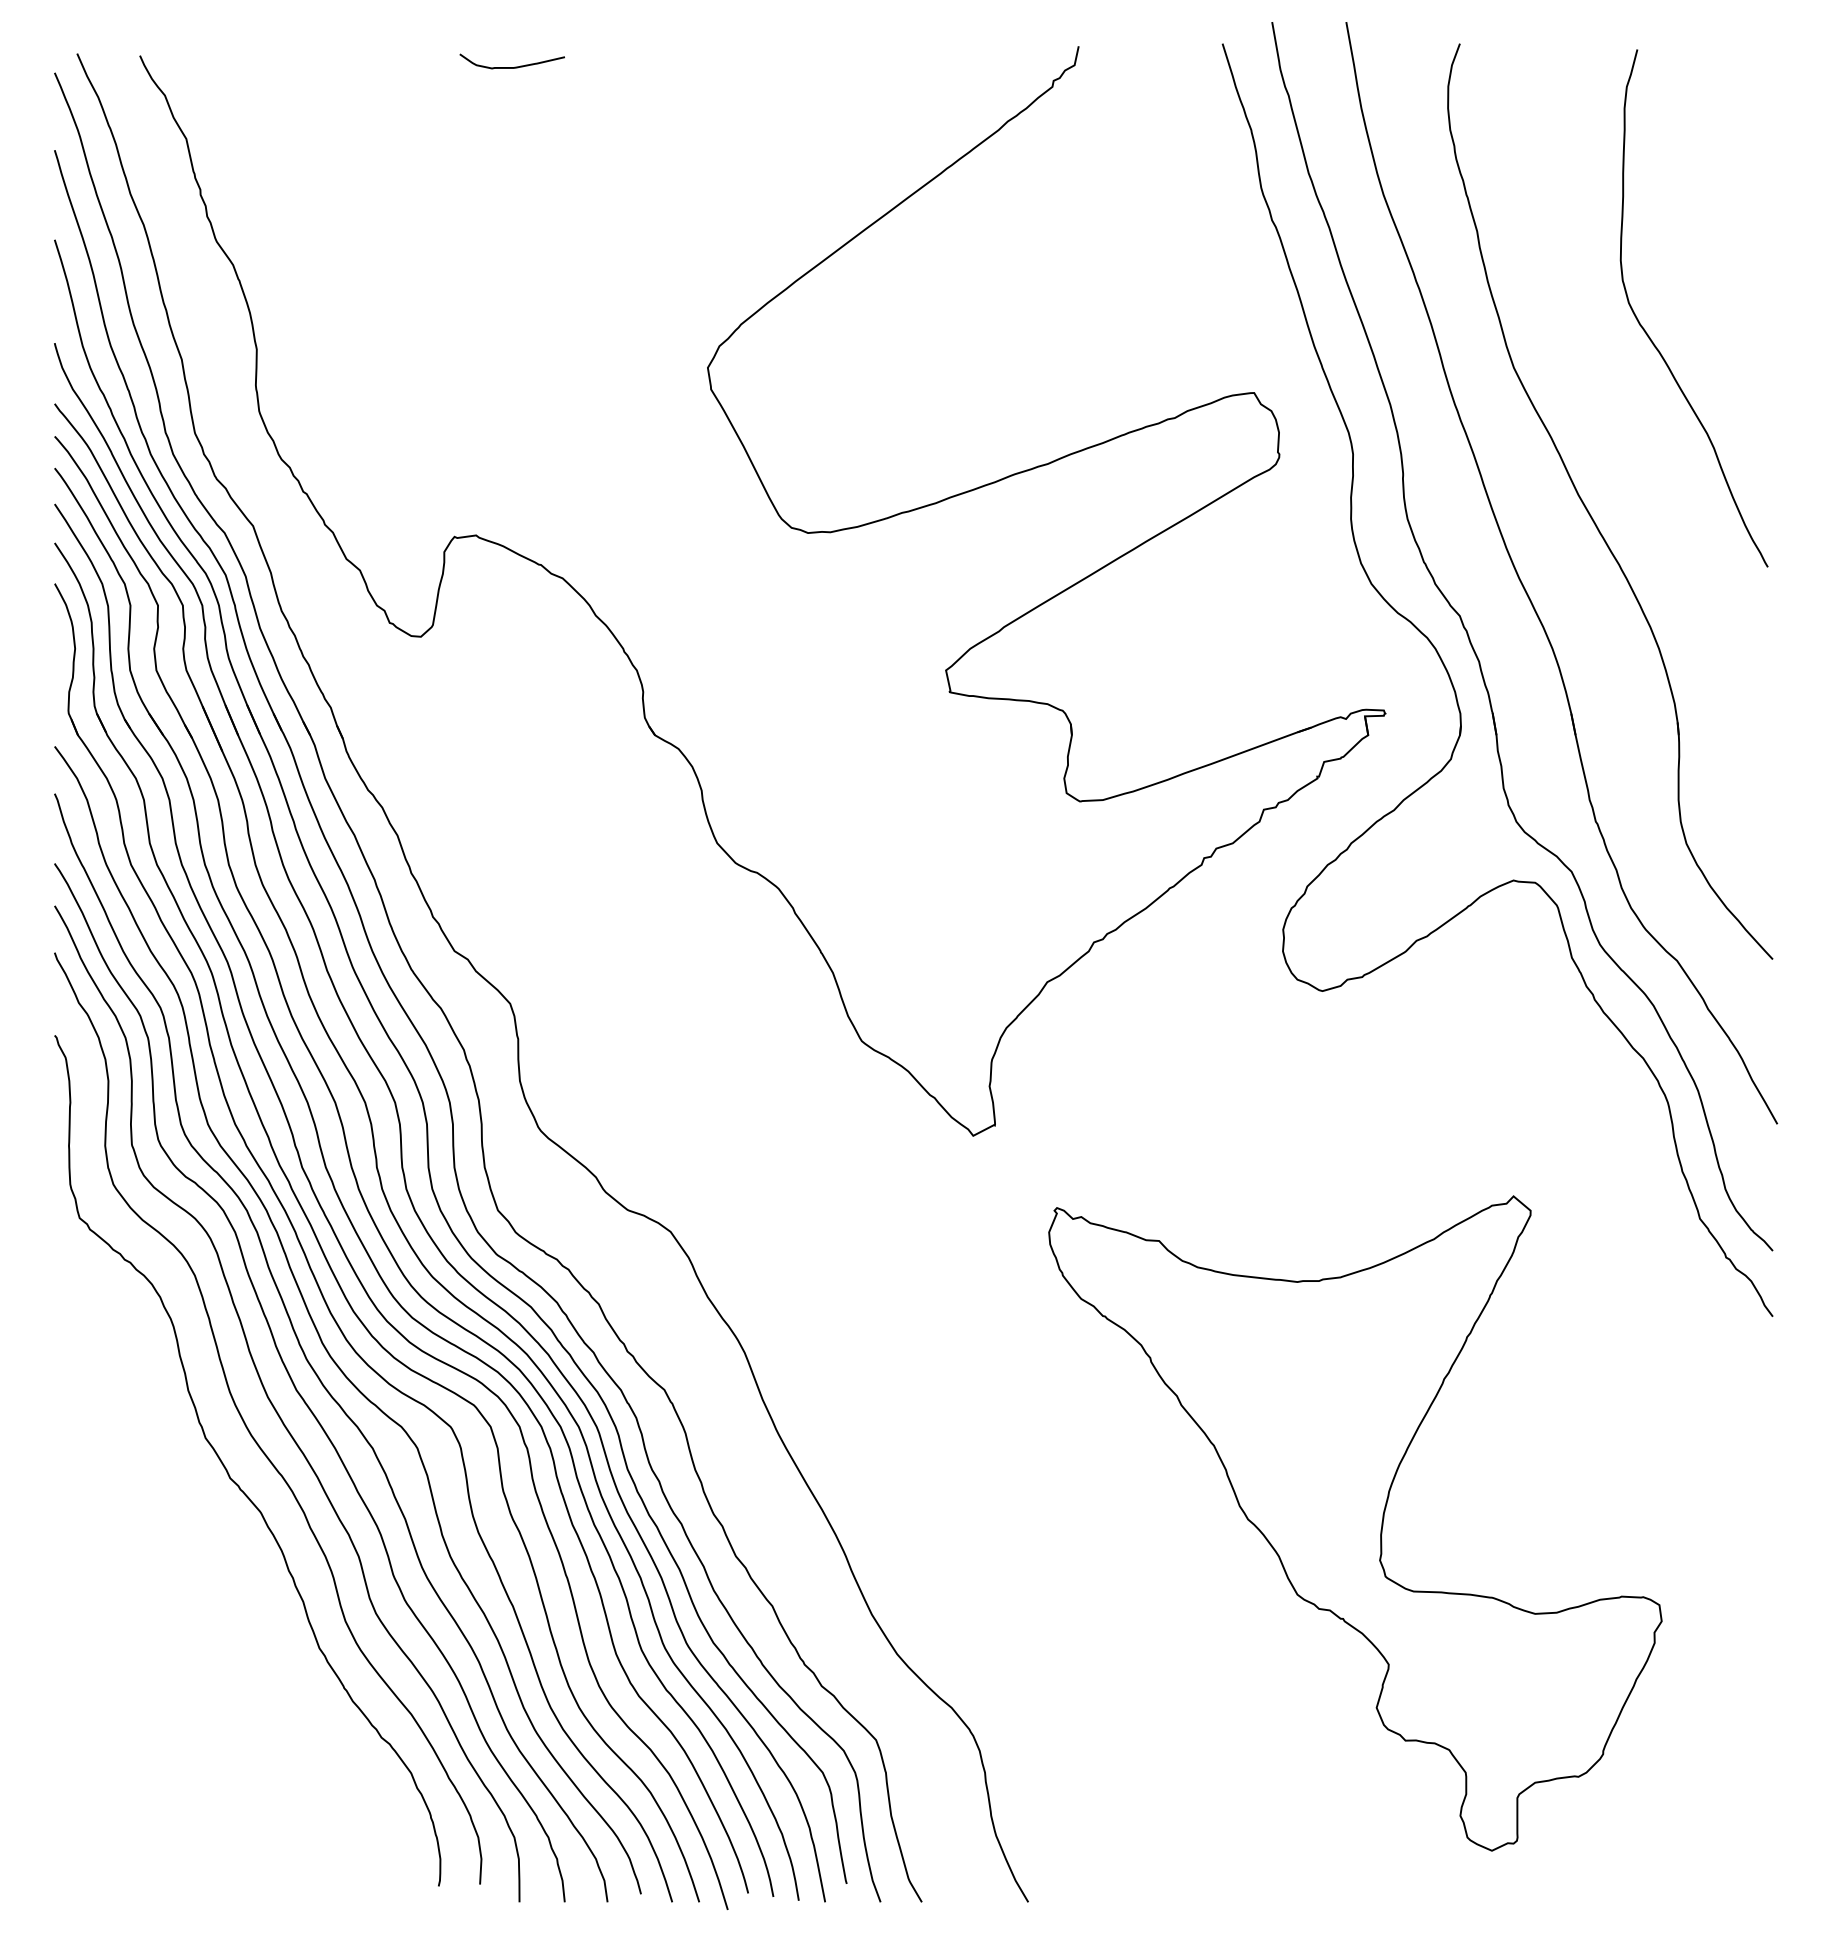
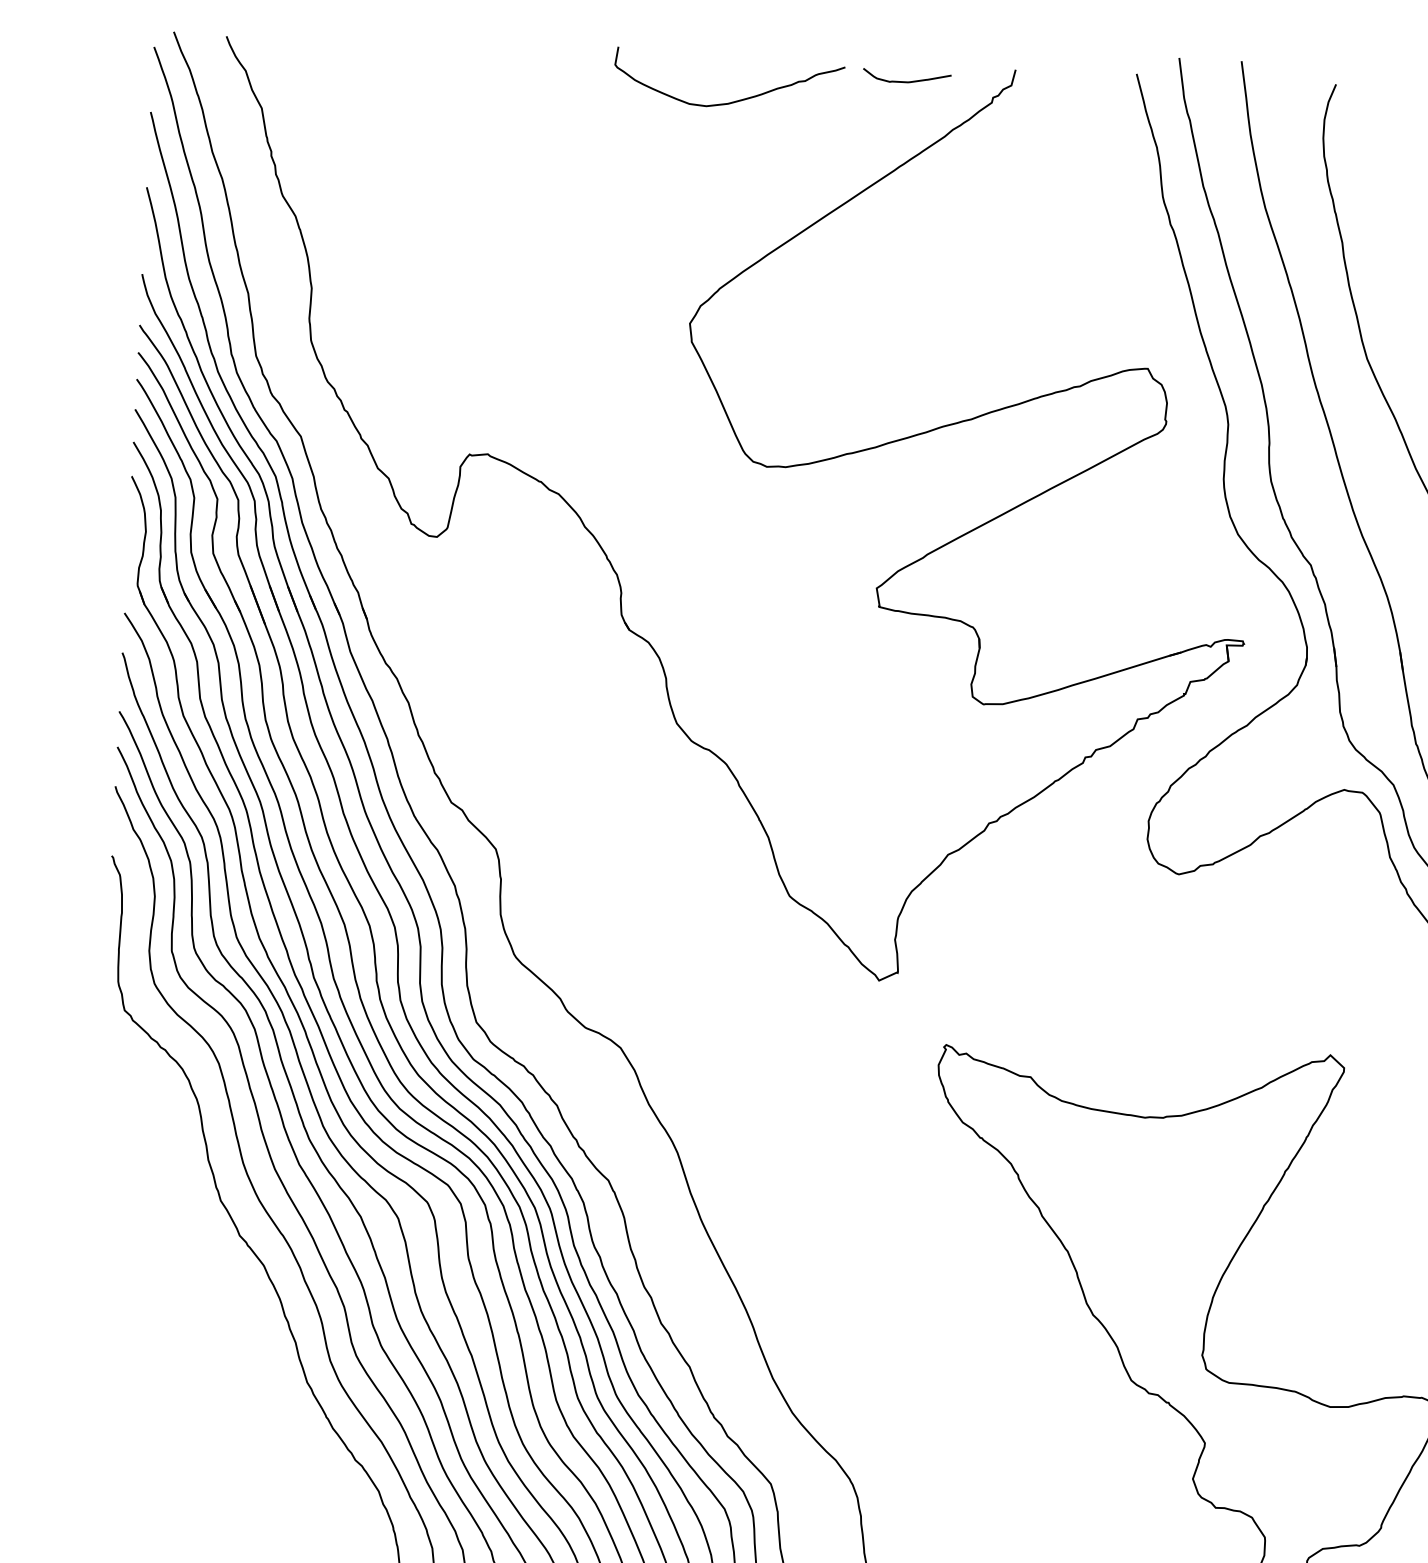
curve: (514, 66) -> (908, 81), moved
curve: (748, 100) -> (735, 100), added

